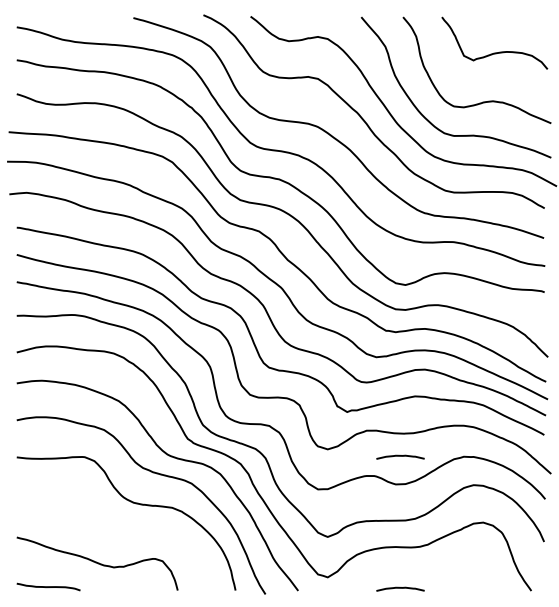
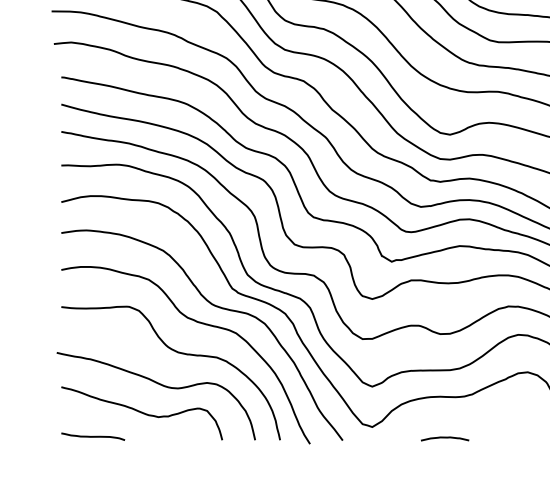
curve: (400, 456) -> (445, 306), removed
curve: (114, 535) -> (159, 385), added

